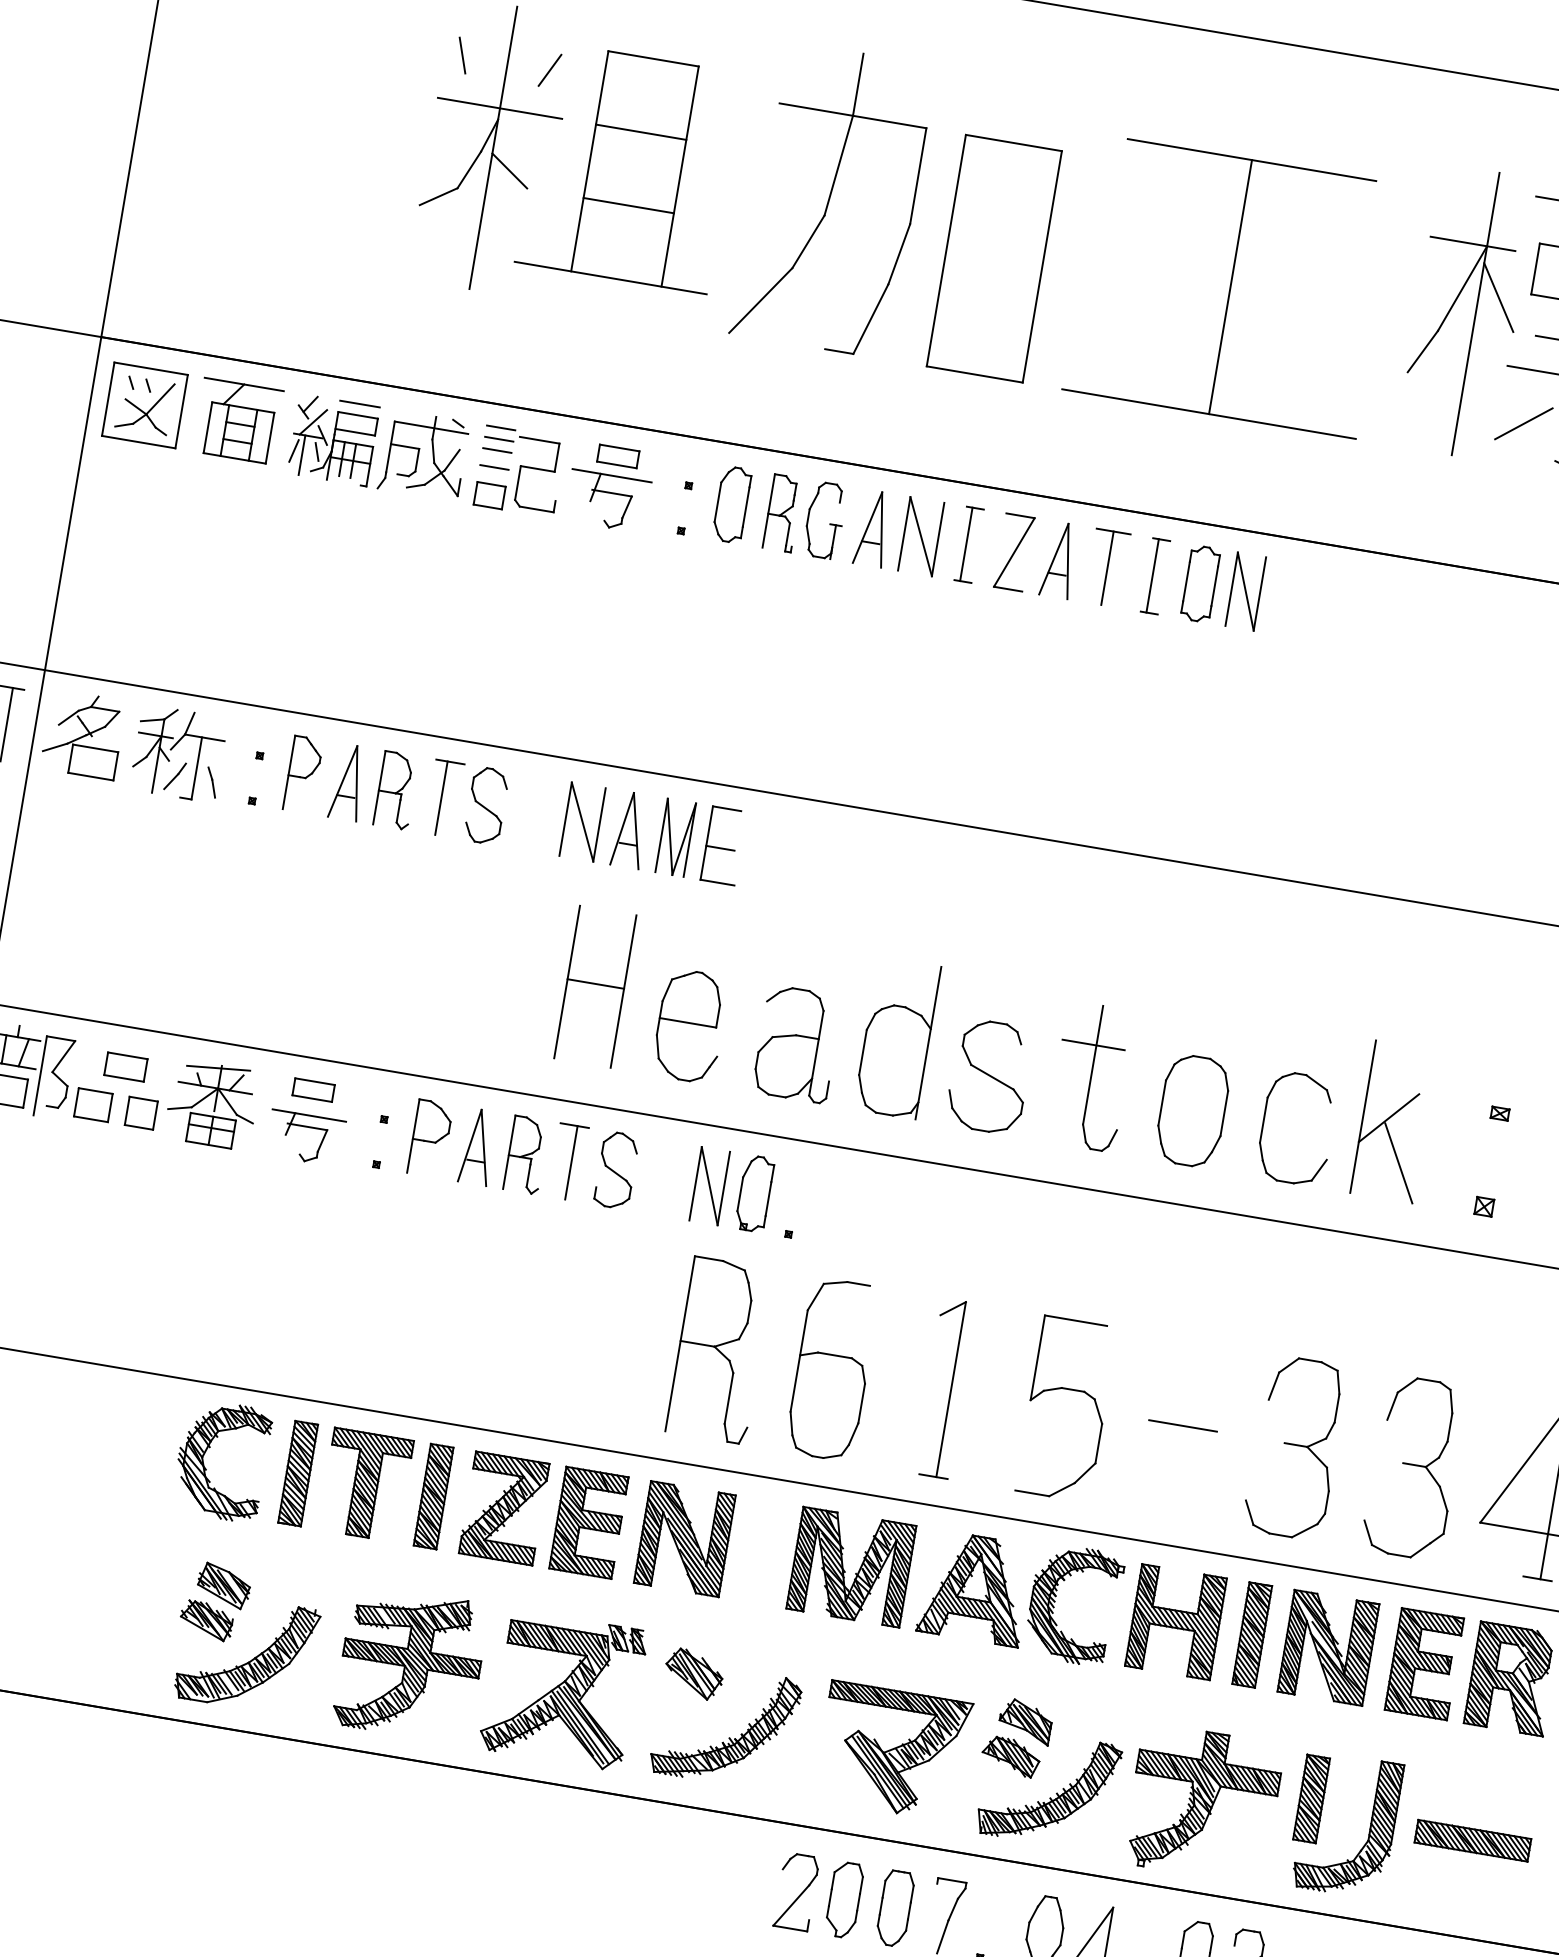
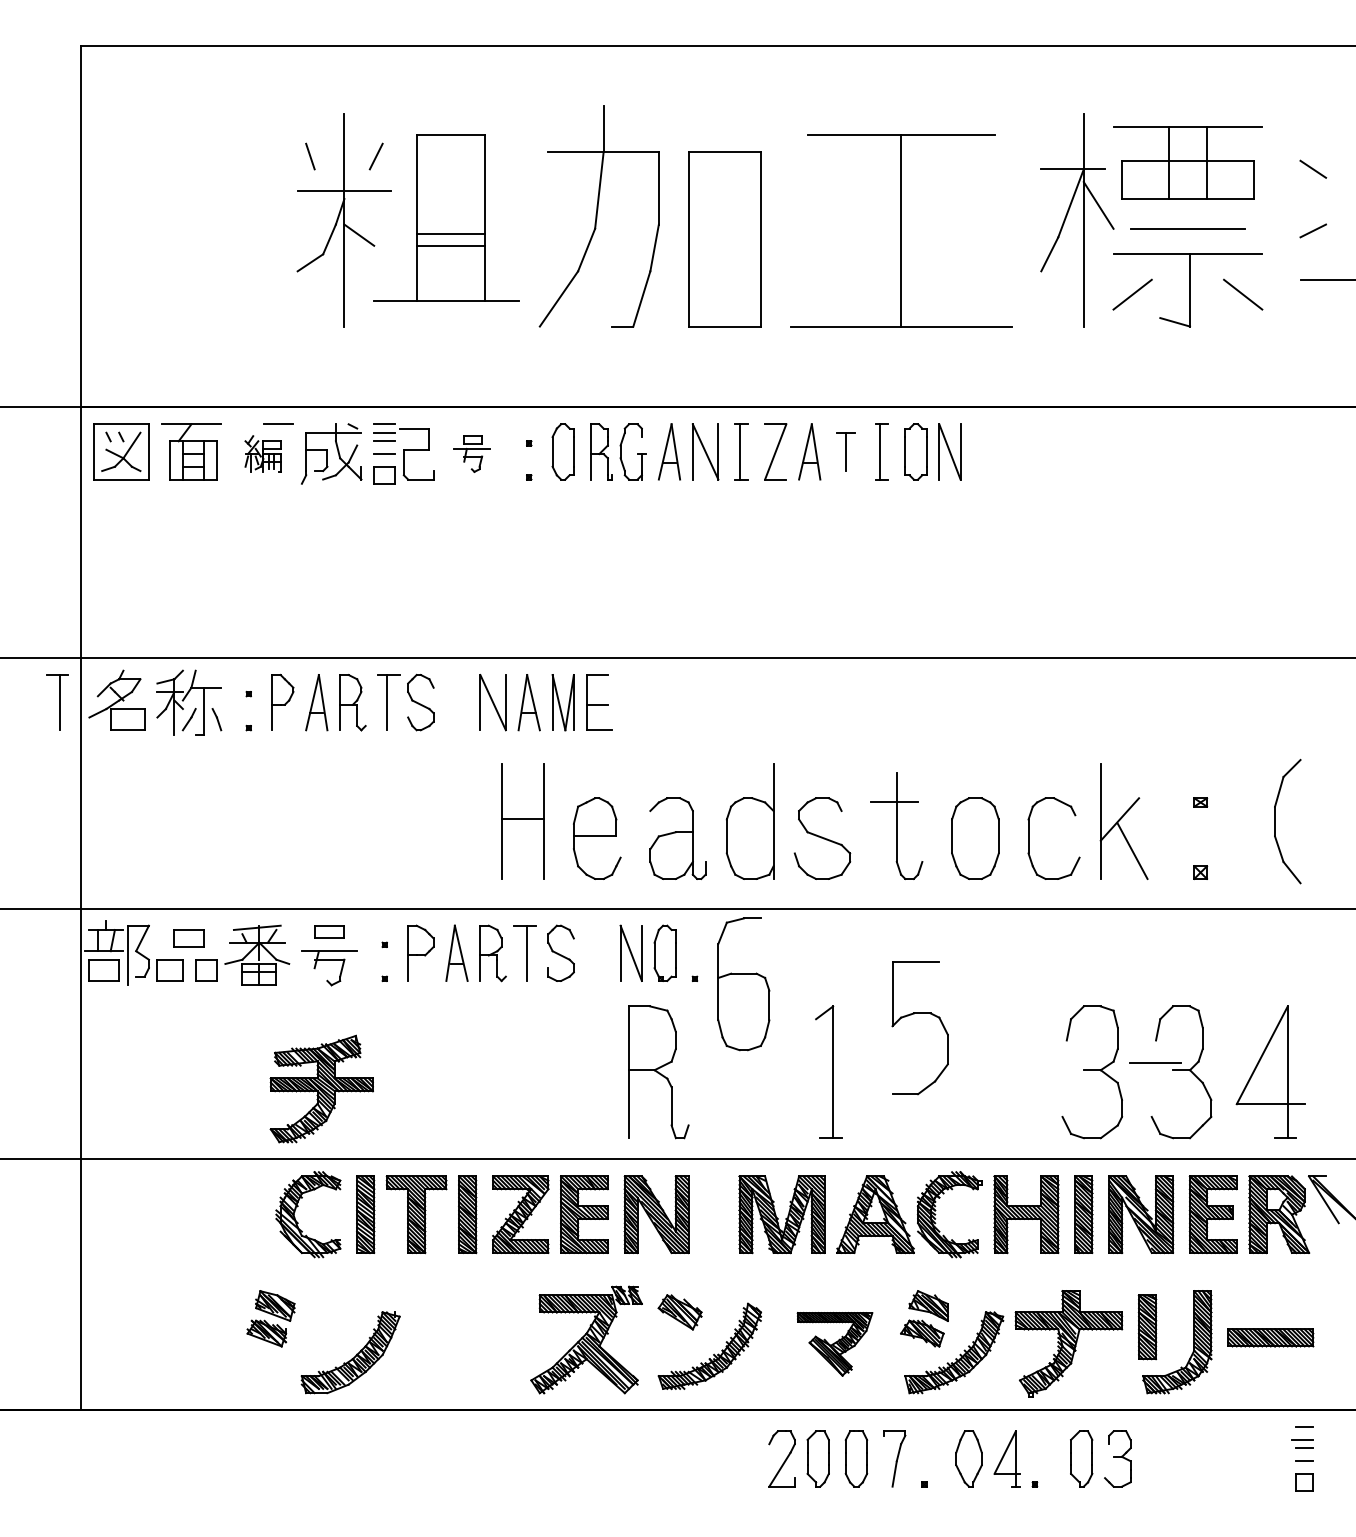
line: (641, 132) -> (450, 233), moved
part: (332, 439) -> (262, 453), size x0.6
part: (609, 486) -> (471, 453), size x0.6
part: (1107, 567) -> (845, 451), size x0.7
part: (832, 1369) -> (743, 984), moved
part: (1062, 1389) -> (914, 1014), moved
line: (1183, 1425) -> (1155, 1062), moved
part: (214, 1601) -> (270, 1318), moved
part: (410, 1663) -> (321, 1088), moved
part: (891, 1751) -> (834, 1344), size x0.7

